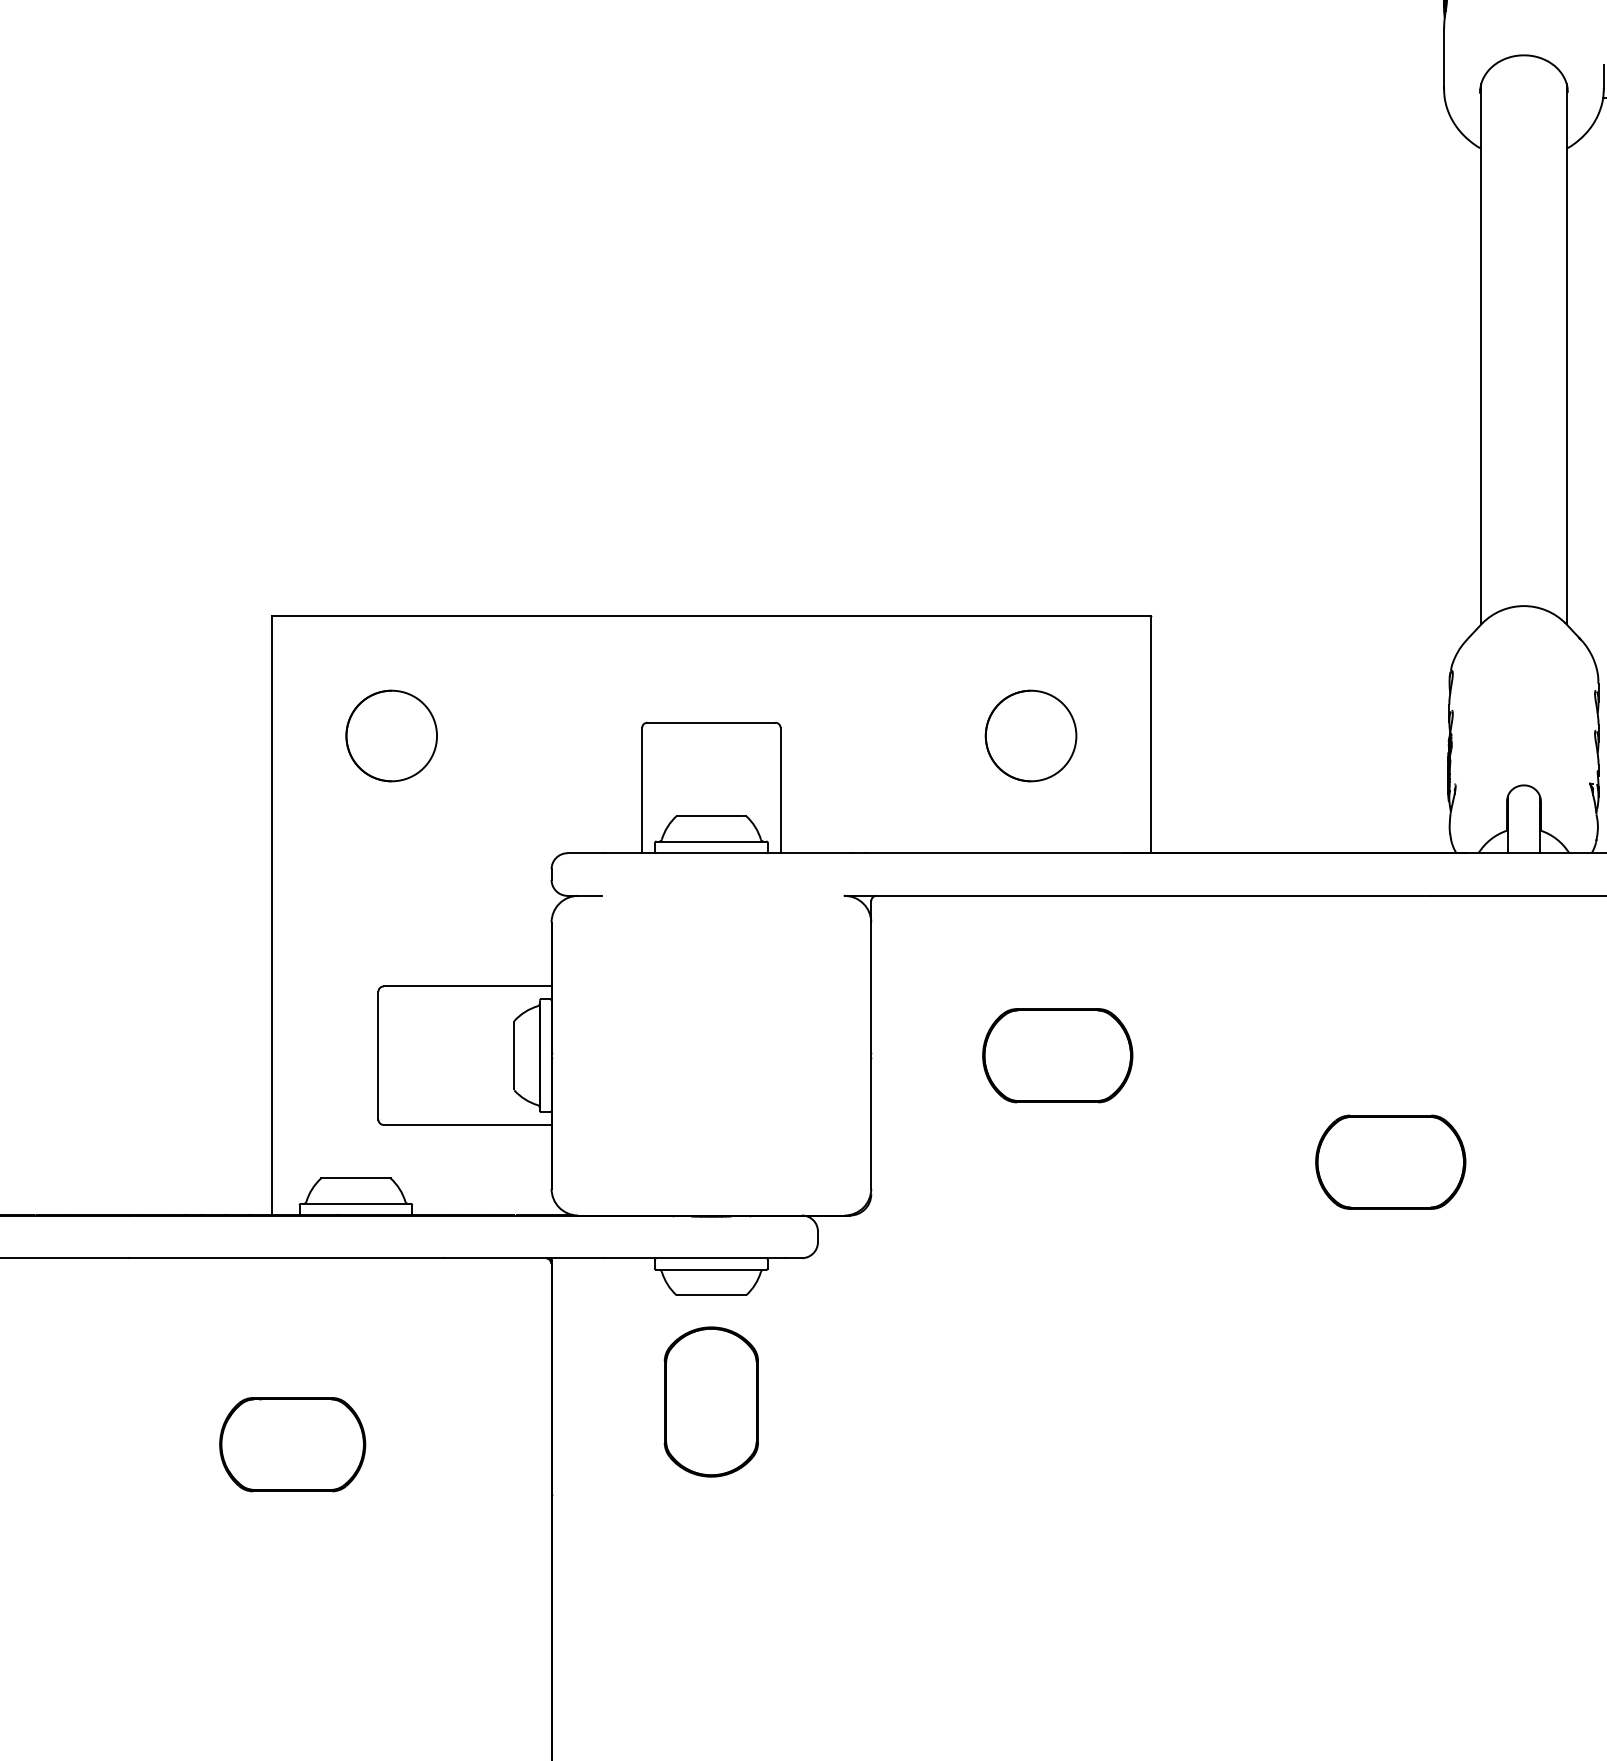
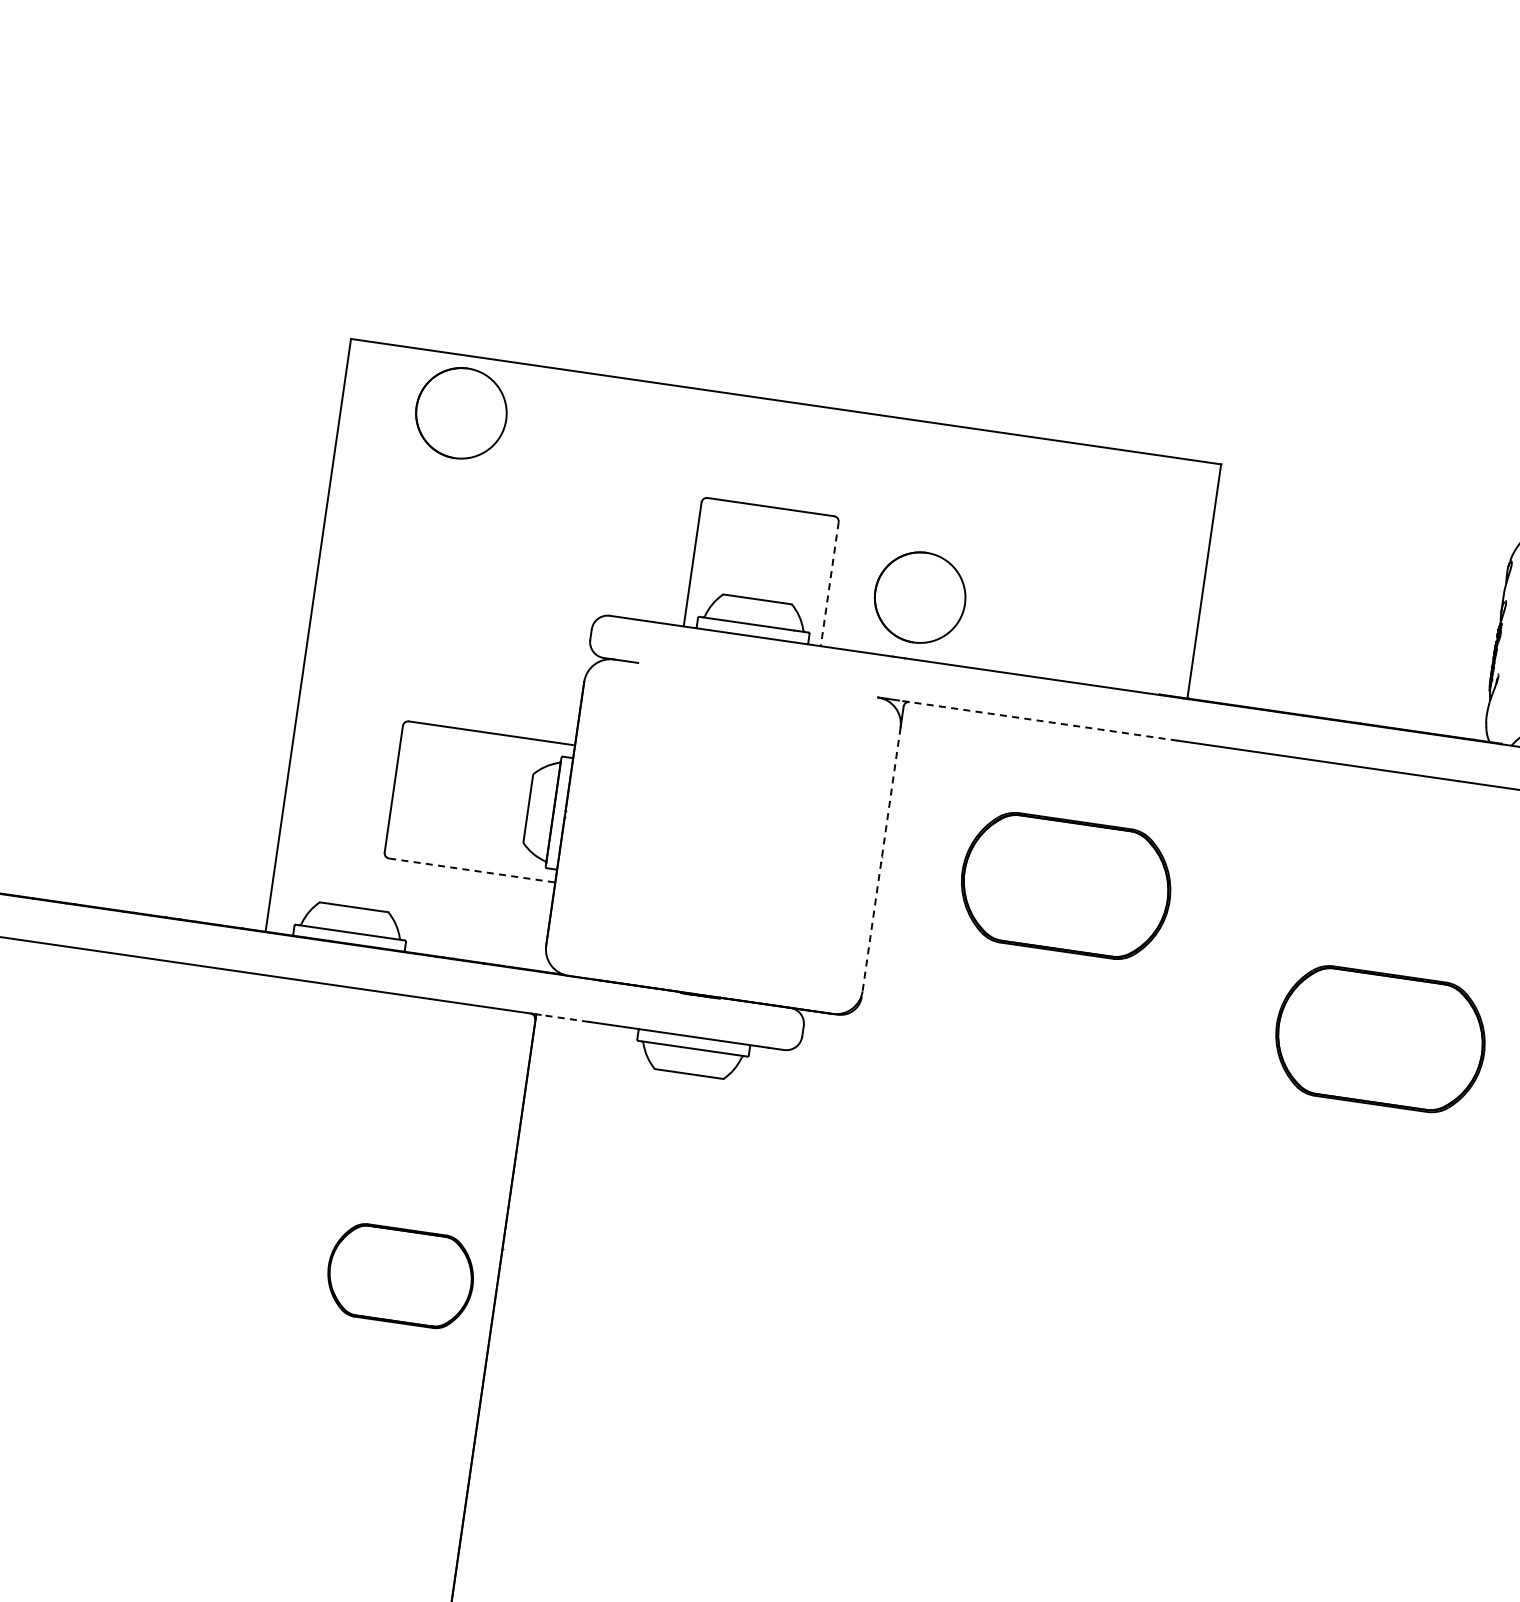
part: (391, 735) -> (461, 412), moved
part: (1030, 735) -> (919, 597), moved
line: (780, 790) -> (829, 584), solid -> dashed
line: (1006, 895) -> (1038, 720), solid -> dashed
part: (1057, 1055) -> (1065, 885), size x1.4
line: (871, 1056) -> (881, 860), solid -> dashed
line: (467, 1124) -> (472, 870), solid -> dashed
part: (1390, 1161) -> (1380, 1038), size x1.4
line: (579, 1258) -> (563, 1018), solid -> dashed
part: (710, 1401) -> (673, 1178), removed
part: (292, 1444) -> (400, 1275), moved

